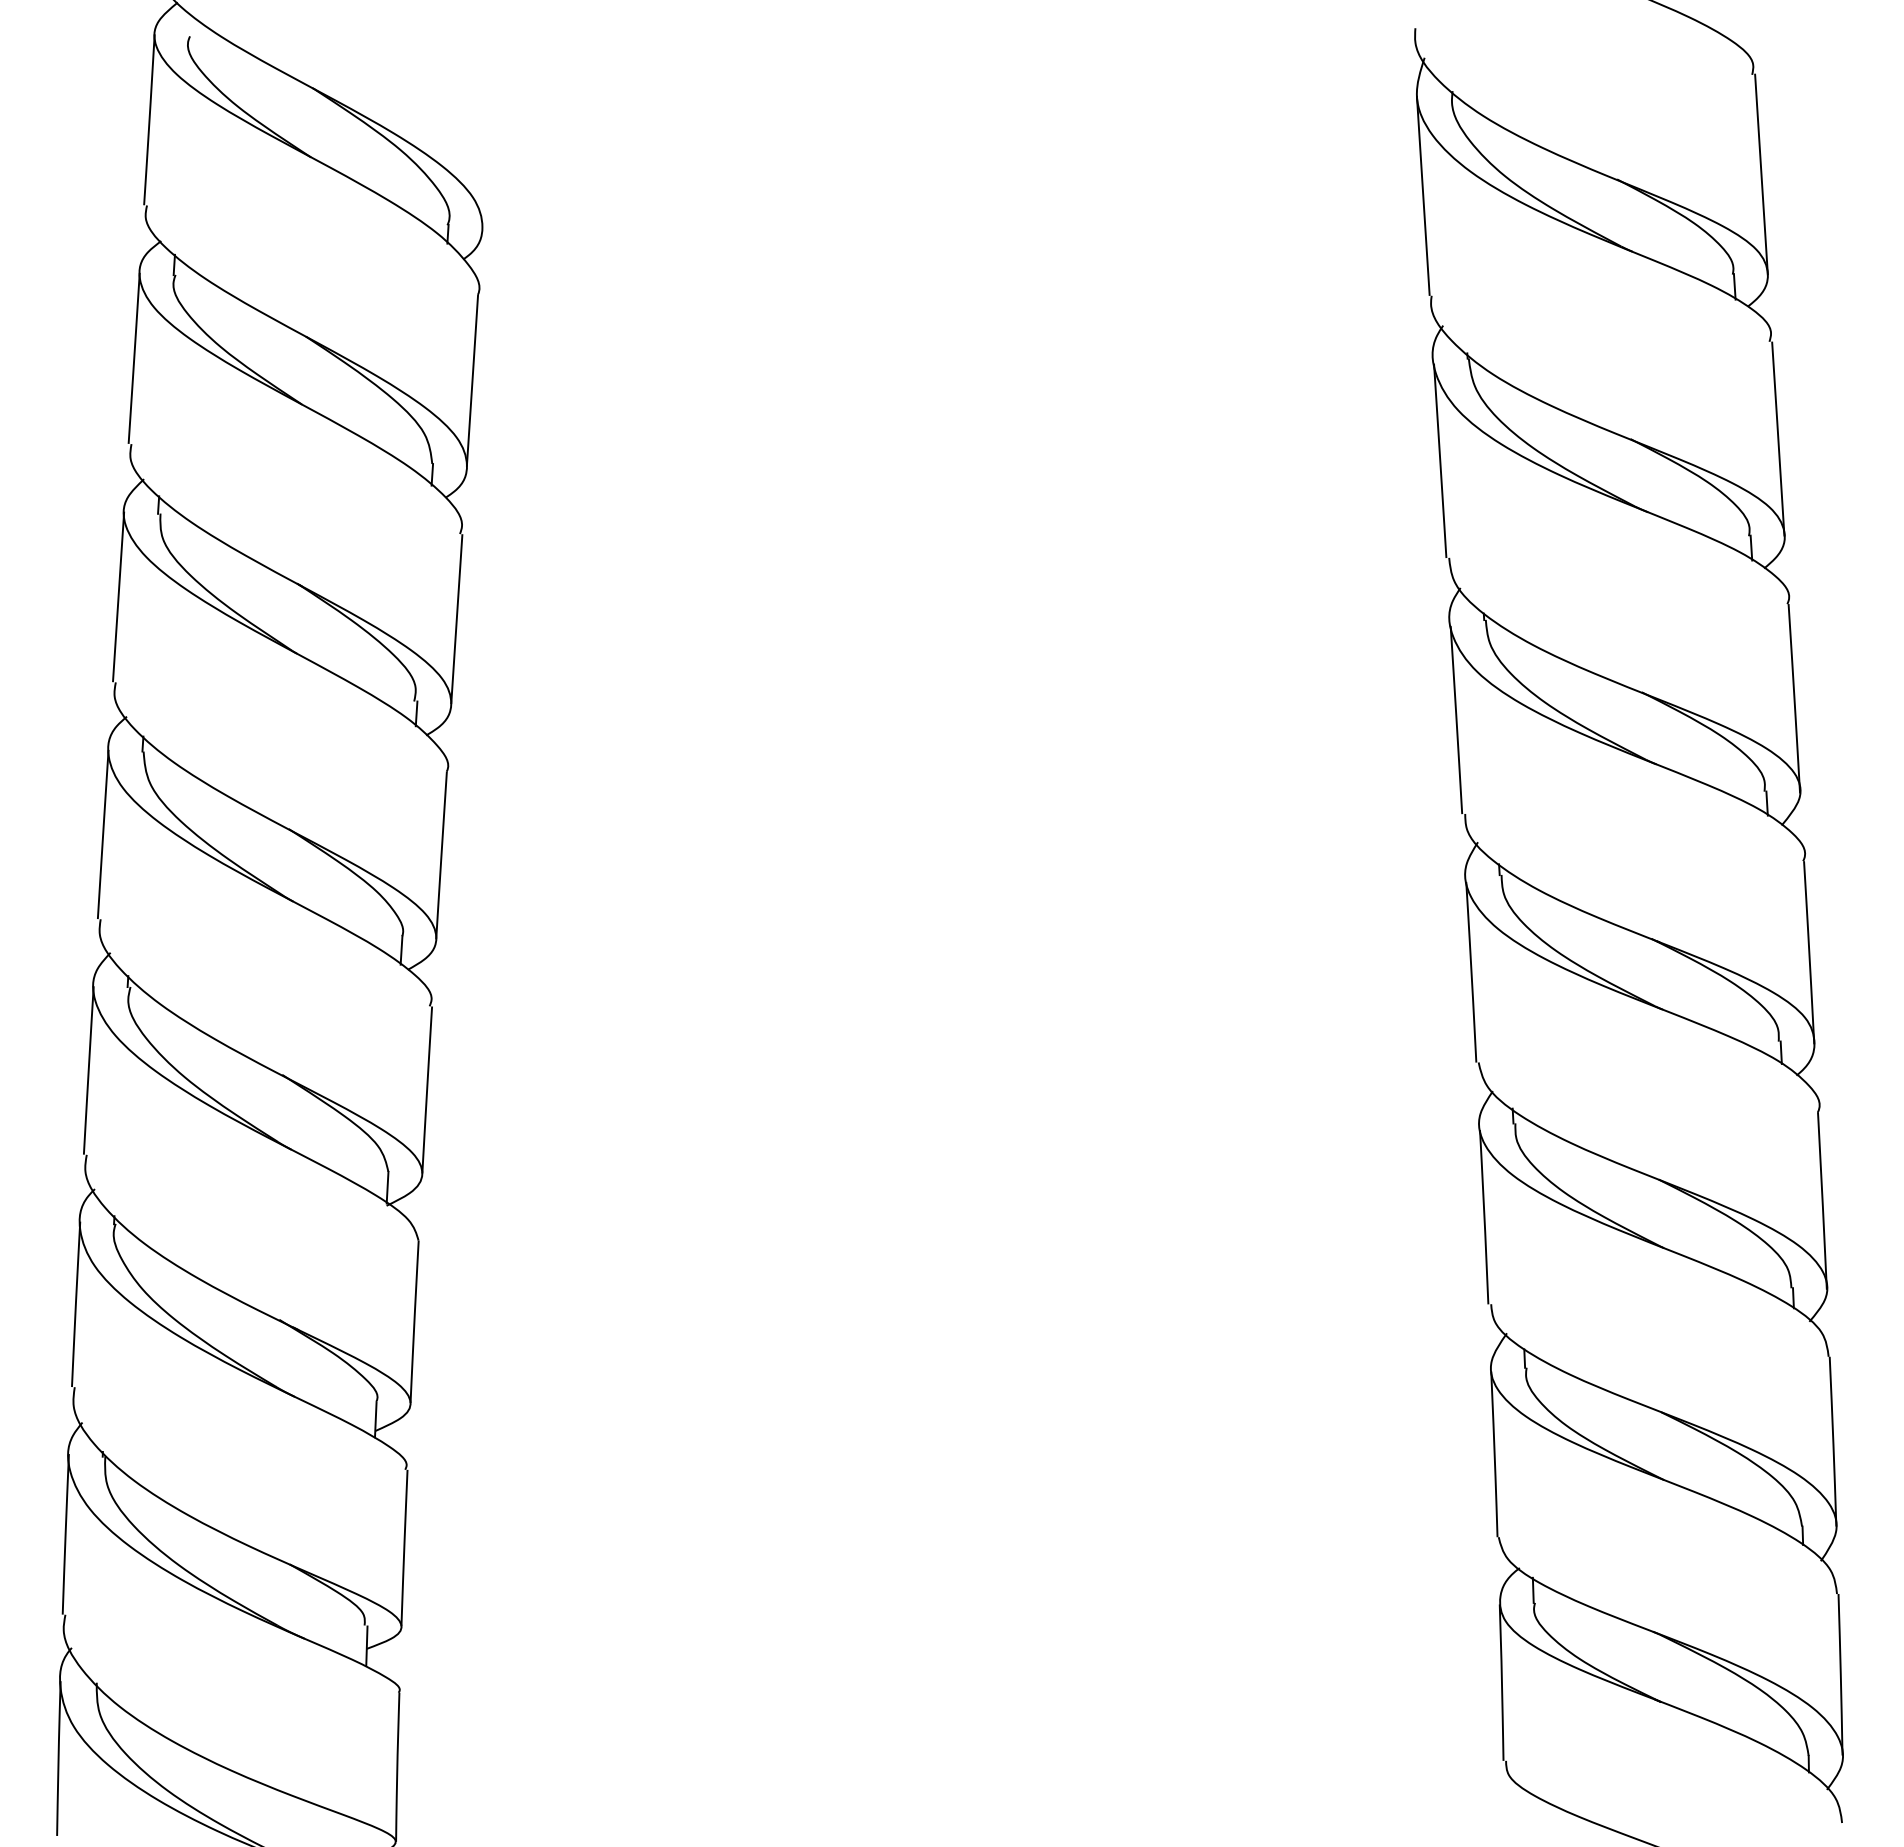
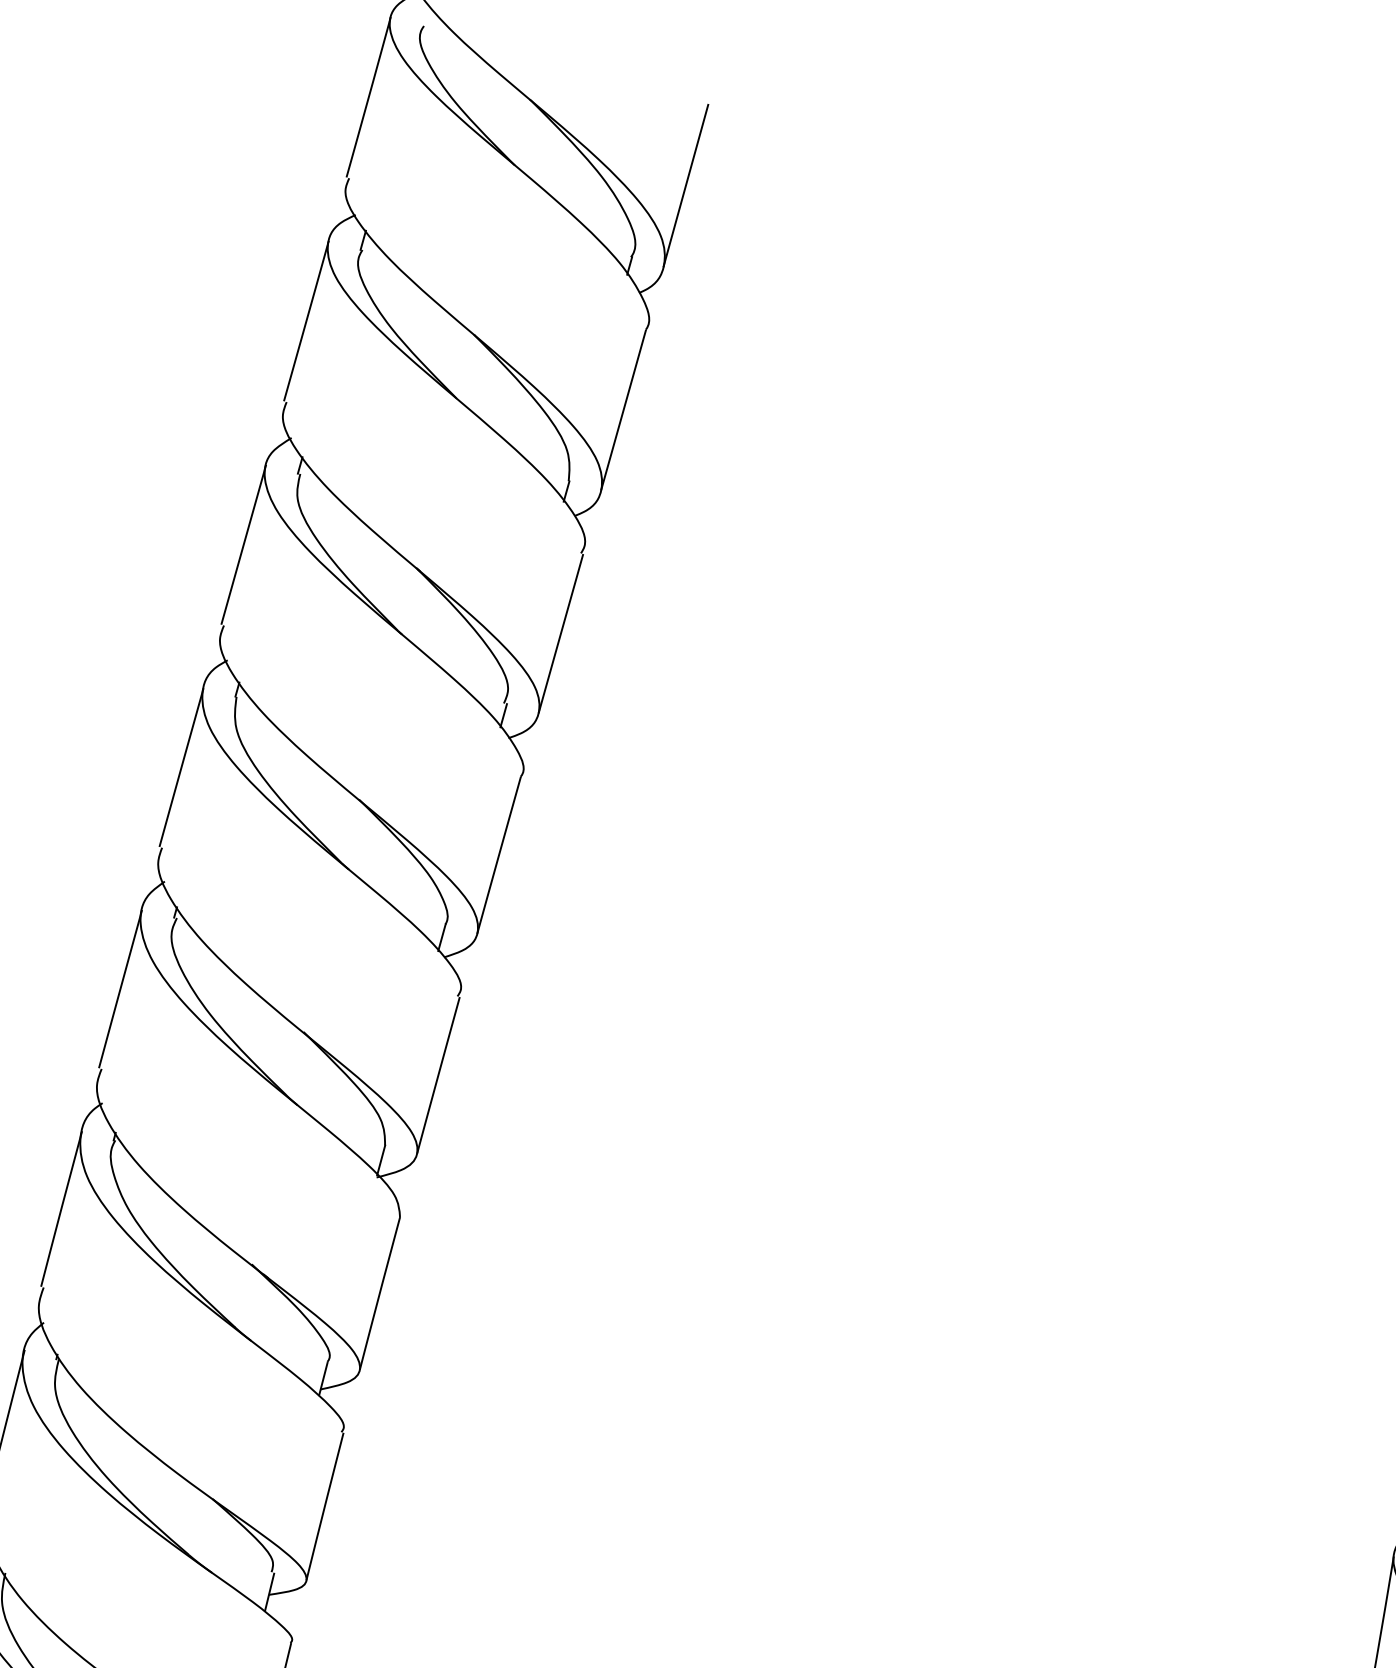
line: (487, 141) -> (685, 185), added

